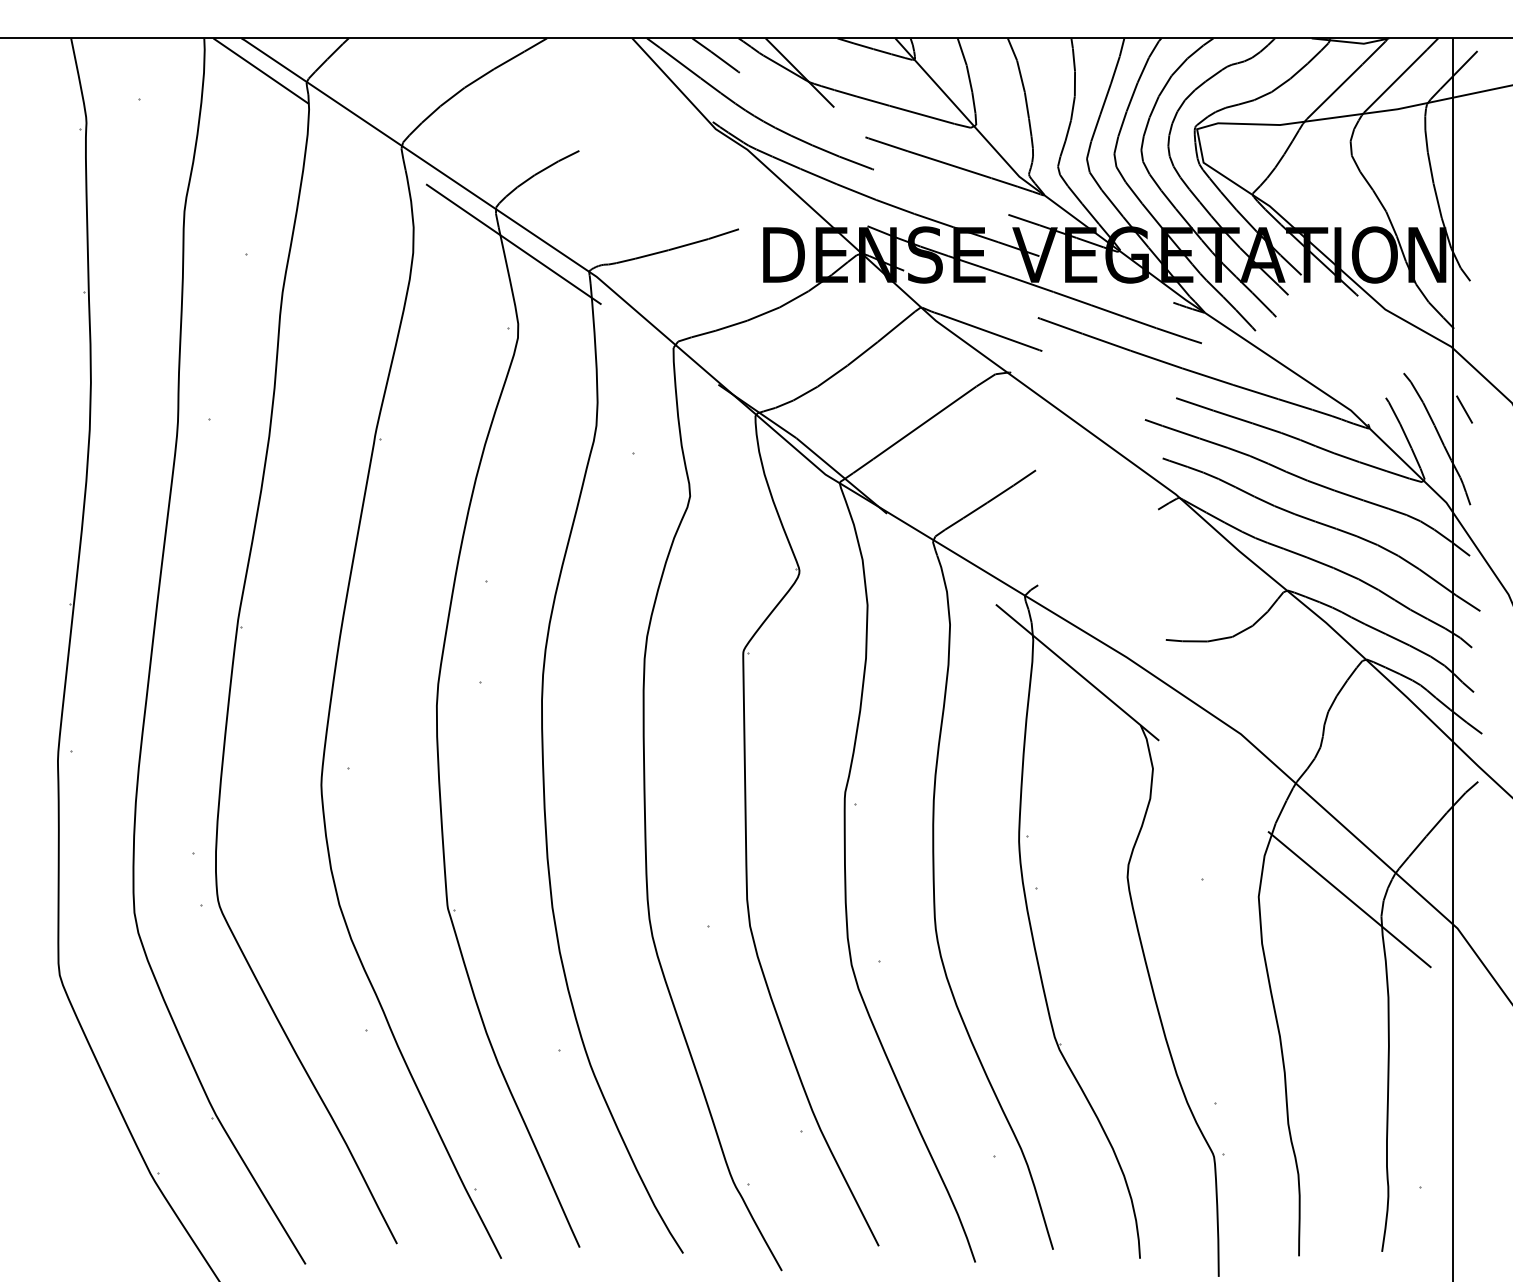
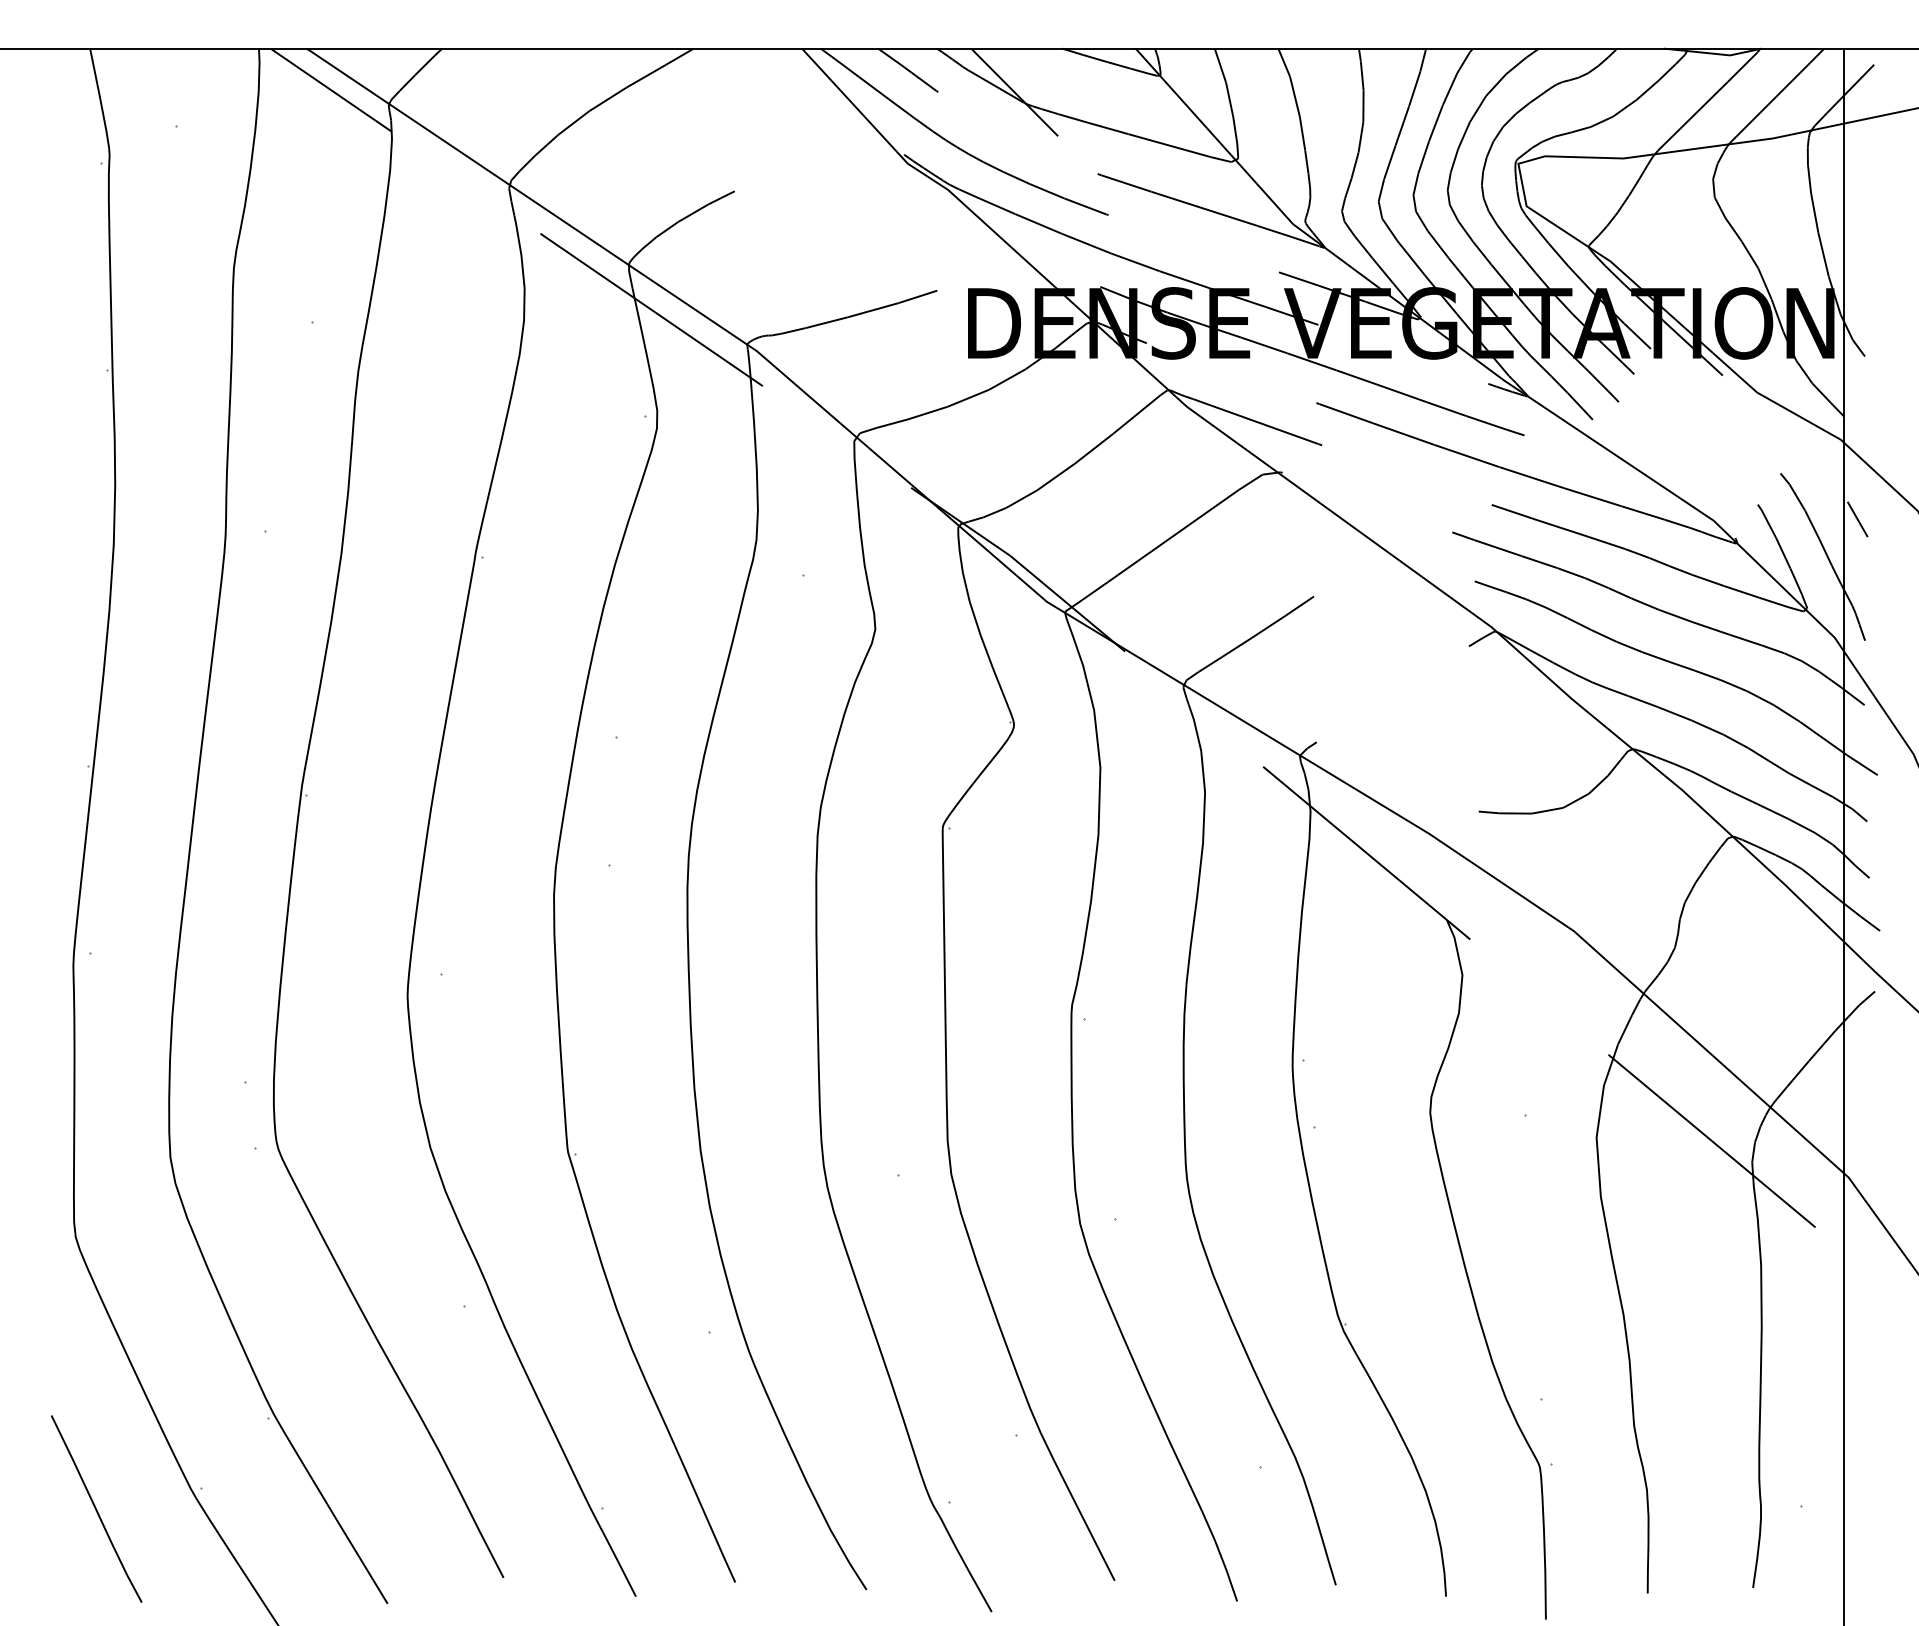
curve: (76, 1189) -> (96, 1508), added

